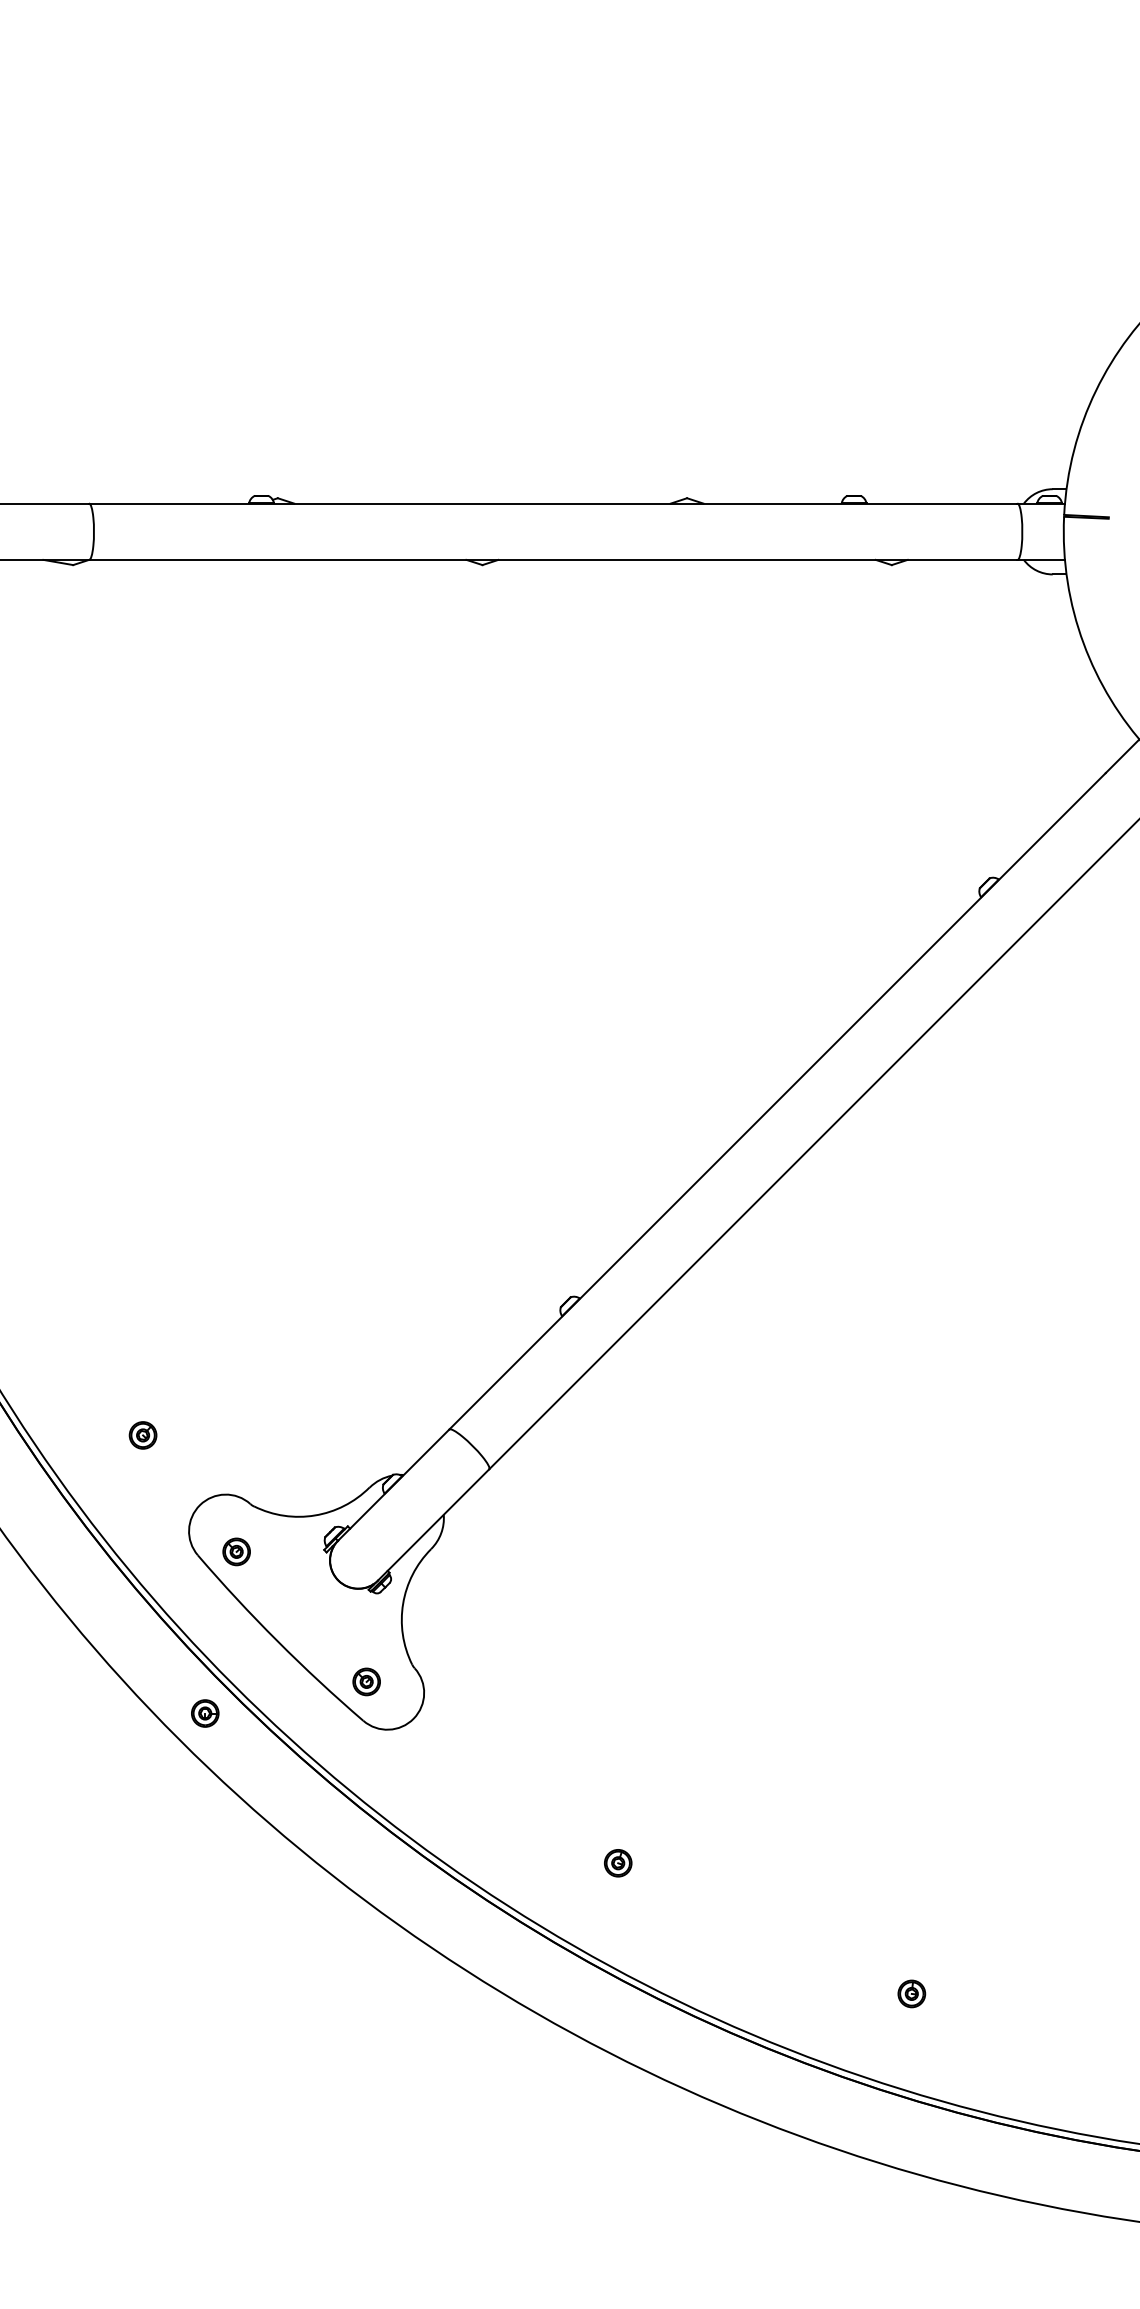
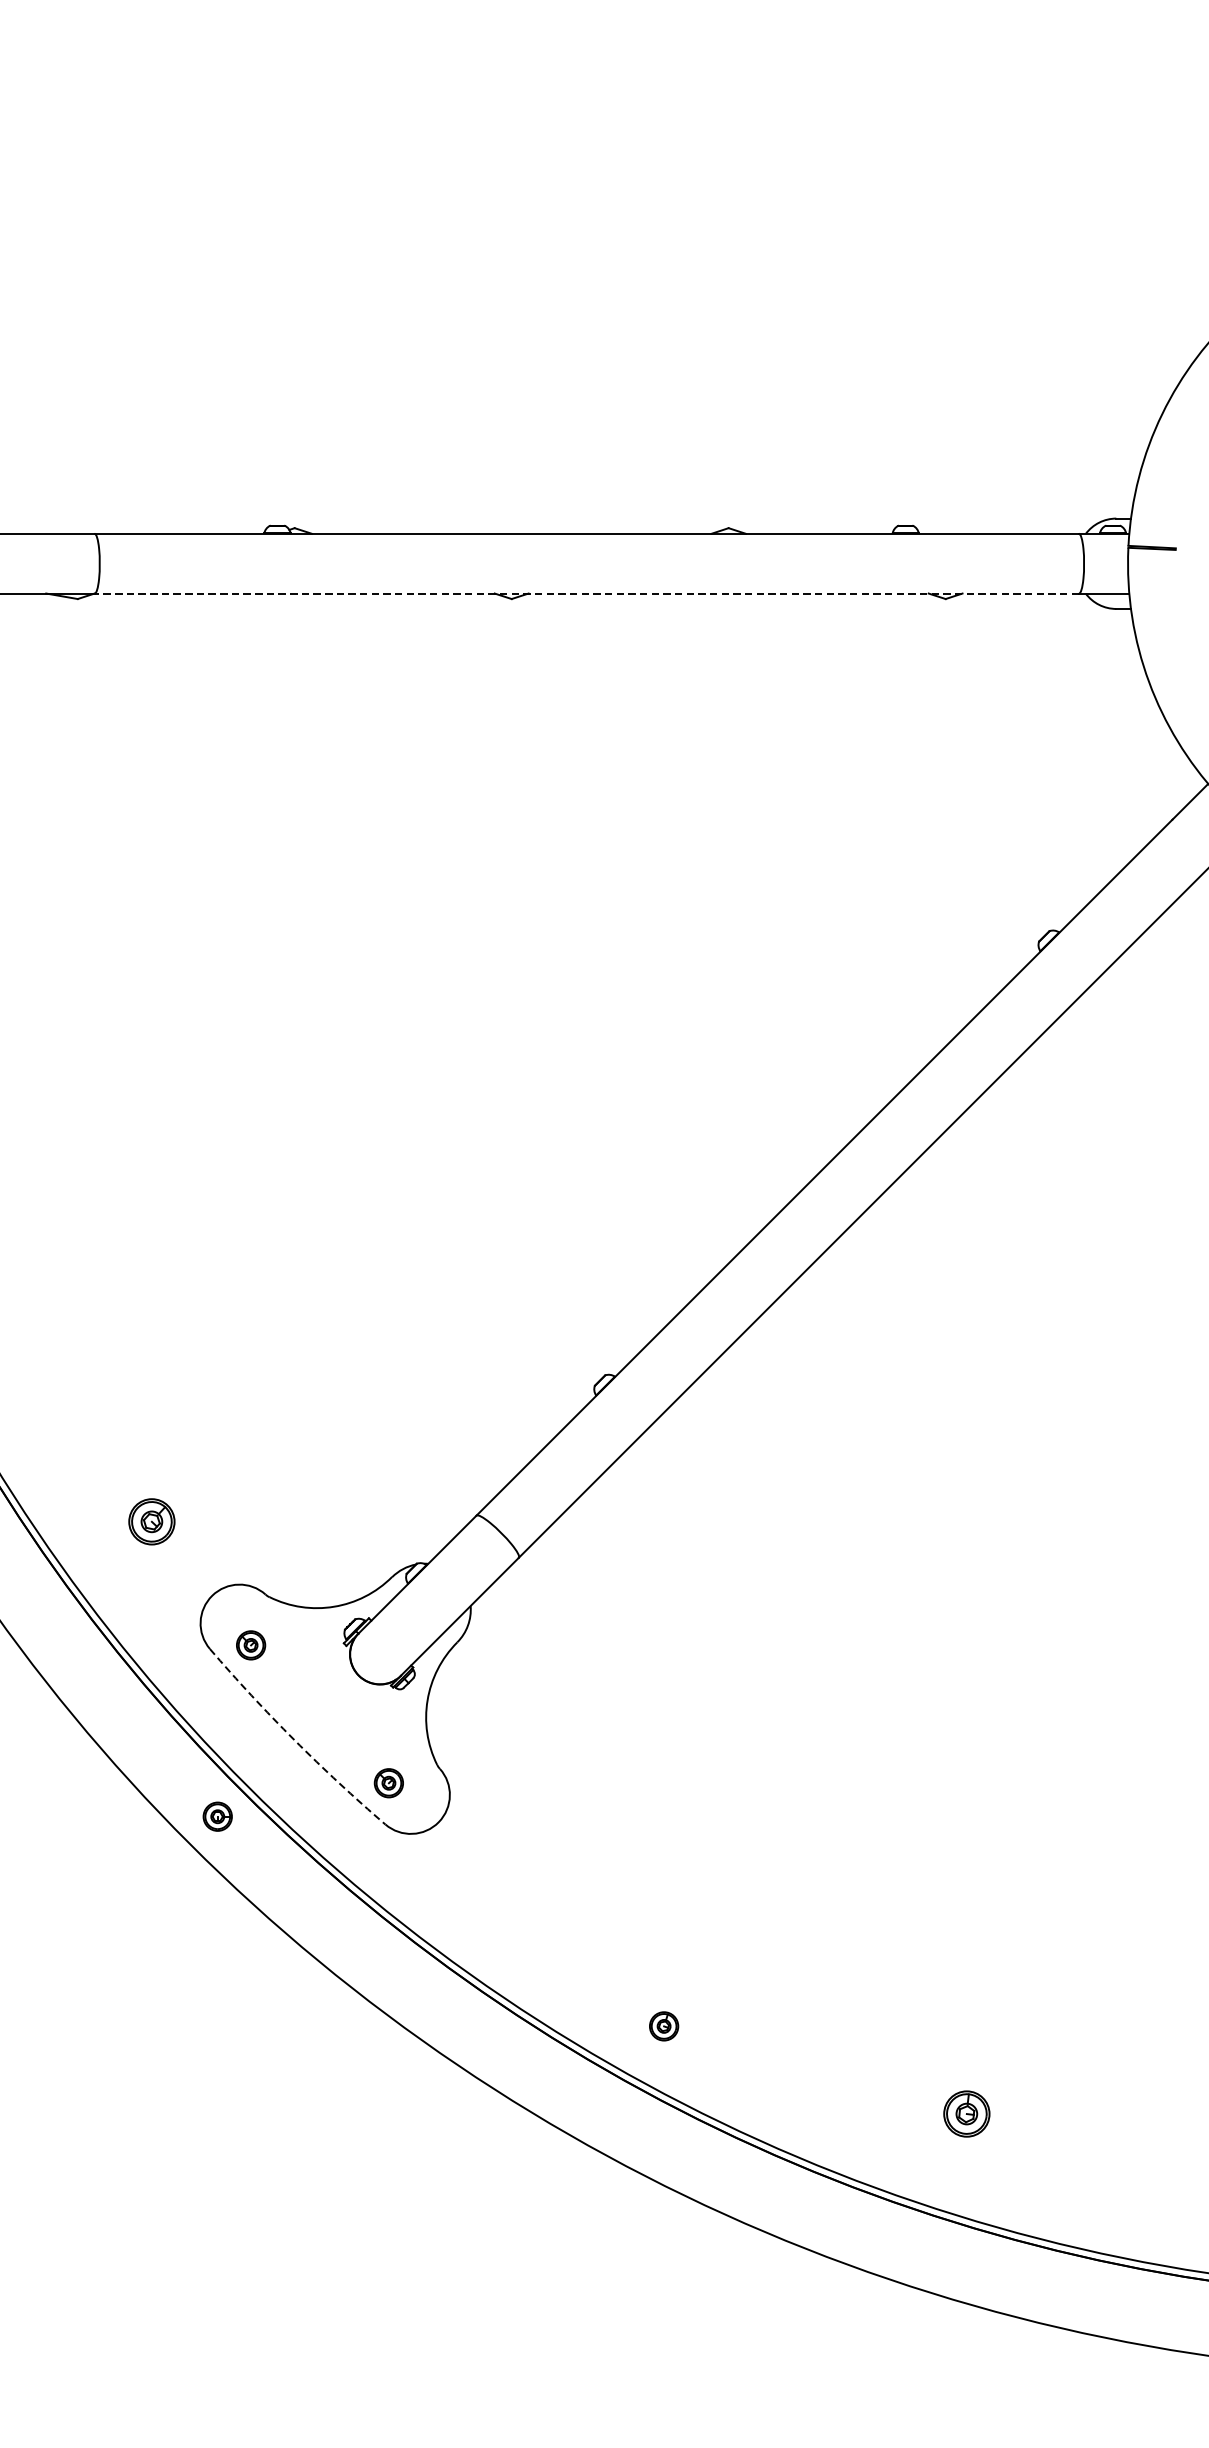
line: (552, 559) -> (585, 593), solid -> dashed
part: (142, 1435) -> (151, 1521), size x1.6
arc: (277, 1641) -> (294, 1740), solid -> dashed
part: (618, 1863) -> (664, 2026), moved
part: (911, 1993) -> (966, 2113), size x1.6

